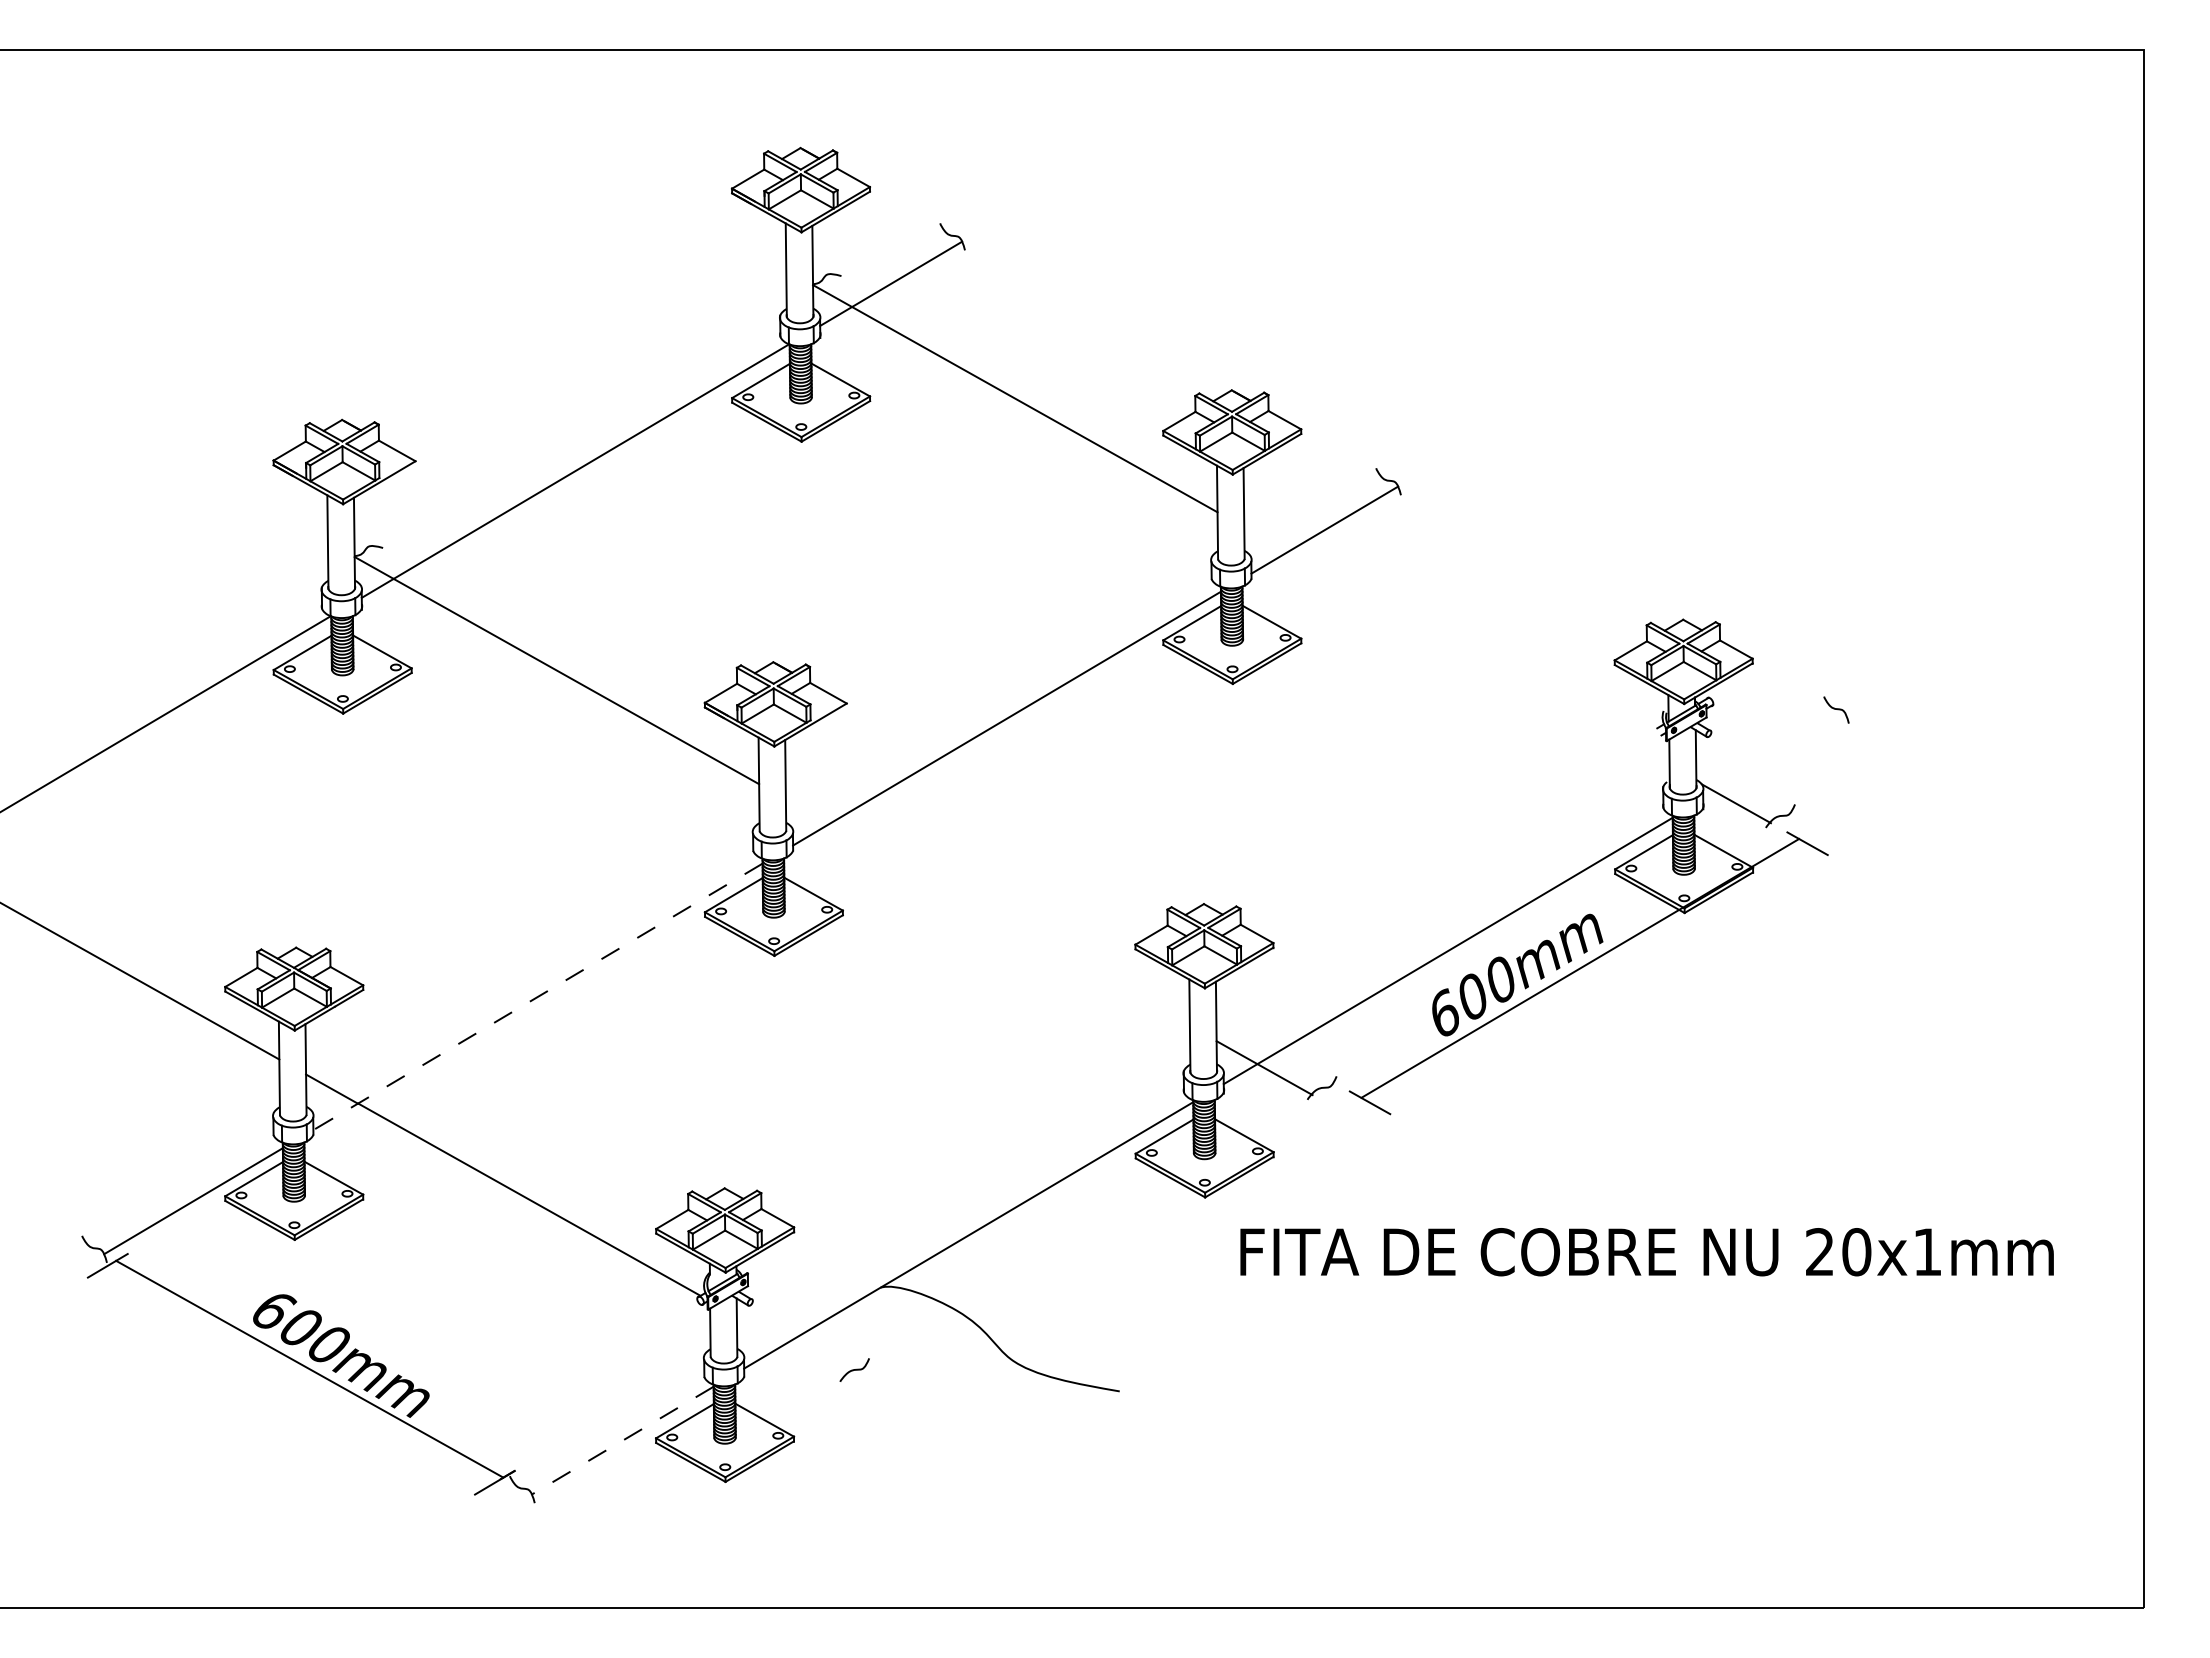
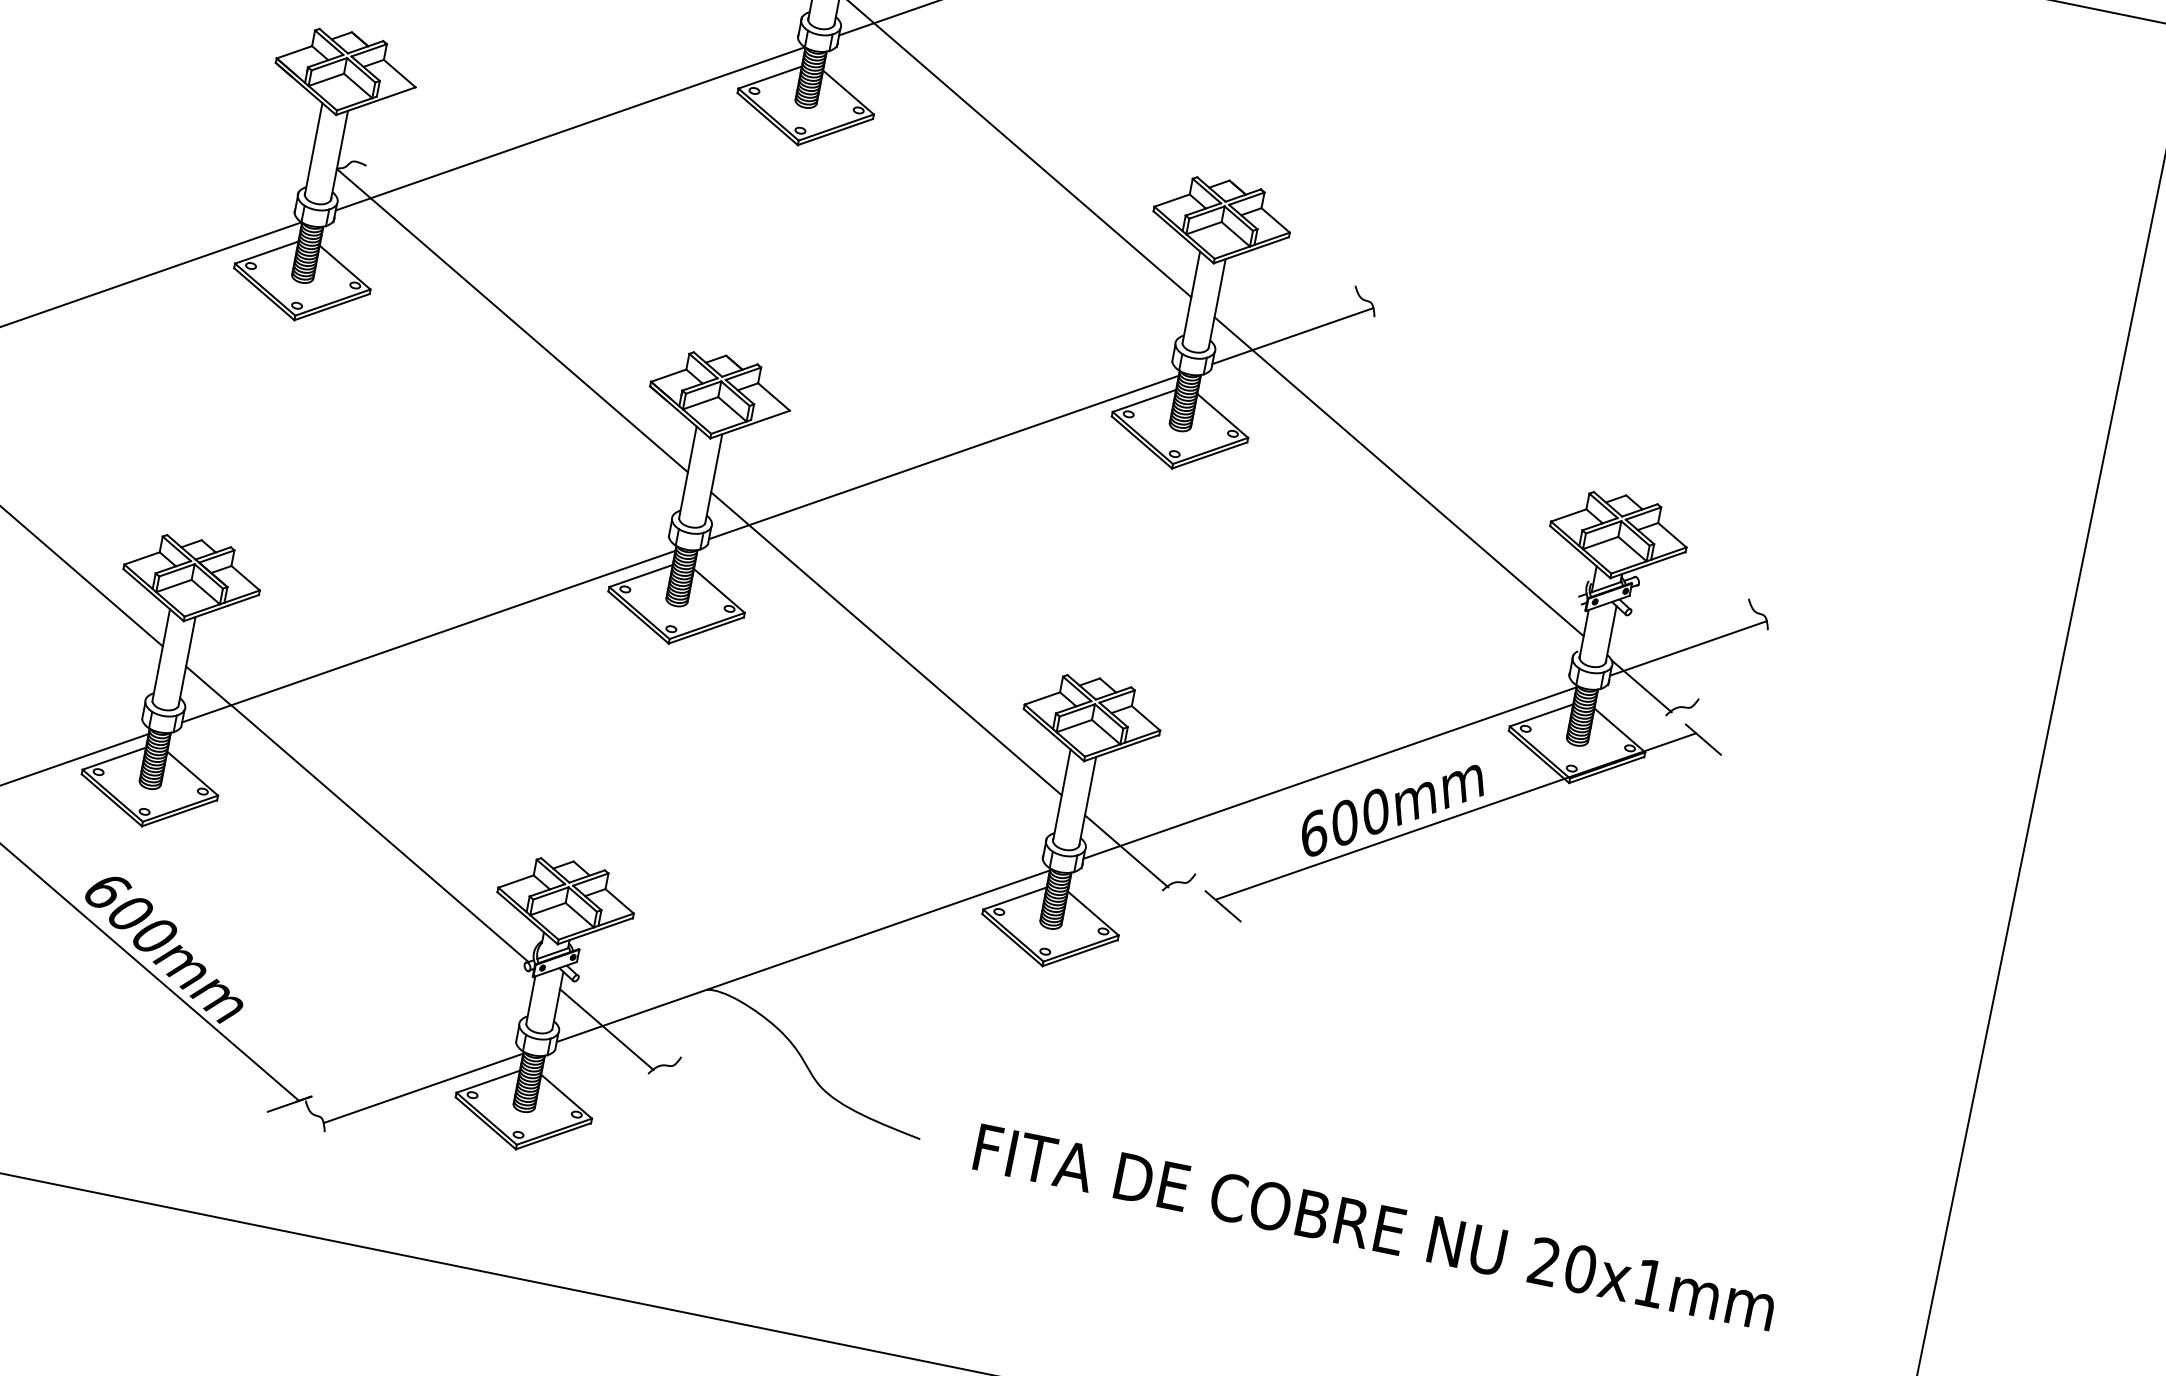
line: (1456, 646) -> (1398, 476), added
line: (1774, 756) -> (1688, 647), added
line: (987, 912) -> (886, 643), added
line: (537, 997) -> (428, 637), dashed -> solid
text: (1646, 1252) -> (1374, 1227), moved
line: (790, 1346) -> (606, 1029), added
line: (622, 1440) -> (423, 1088), dashed -> solid

